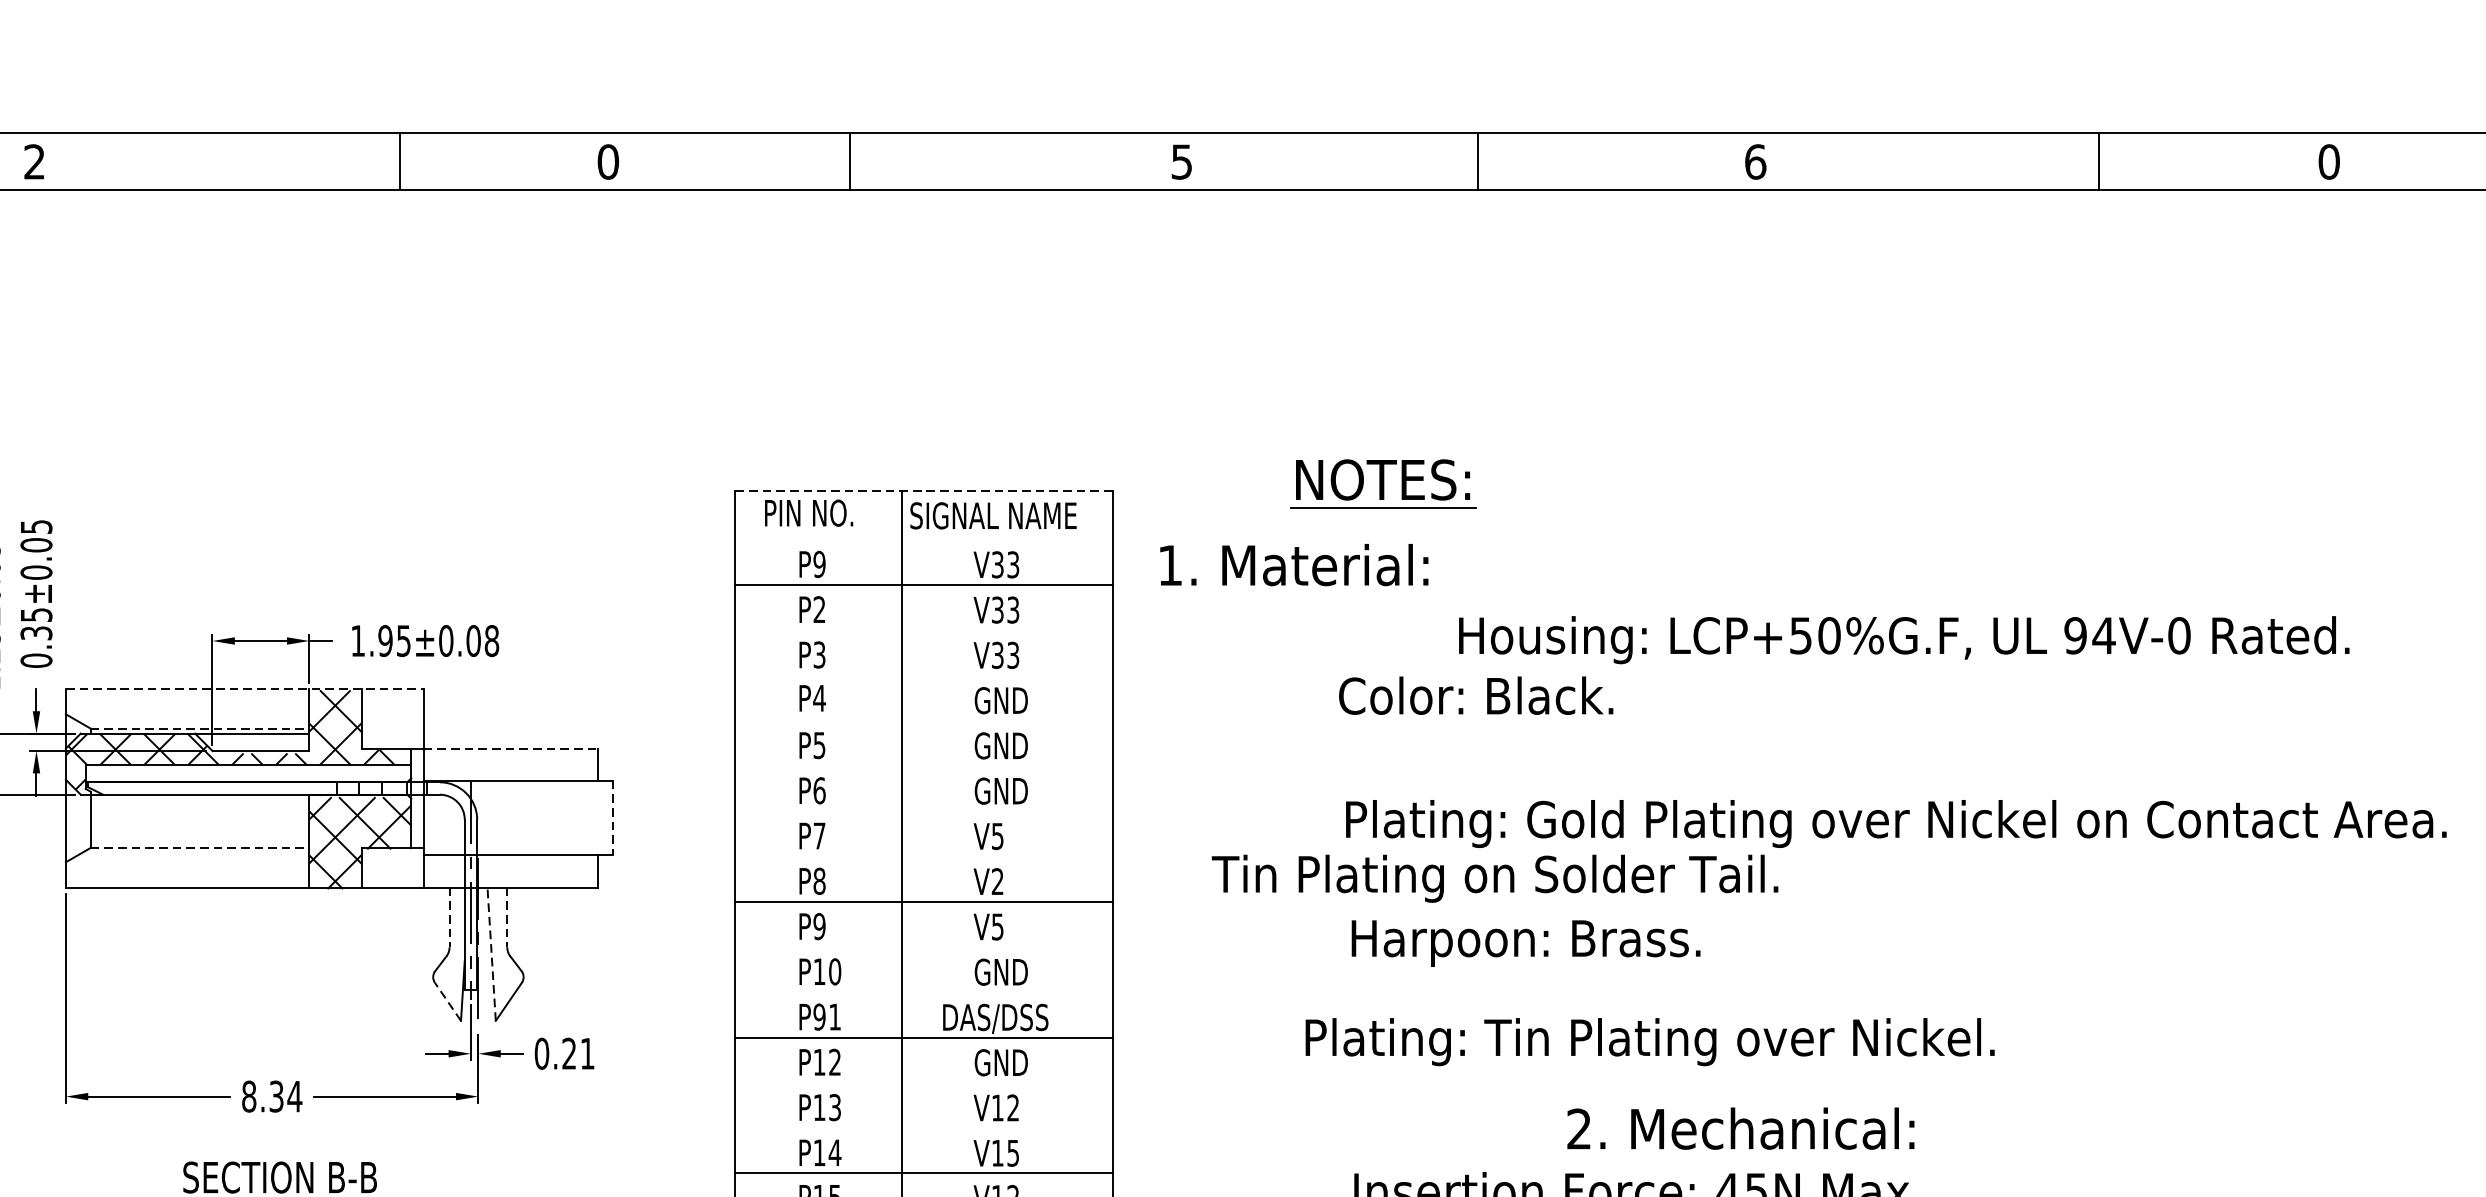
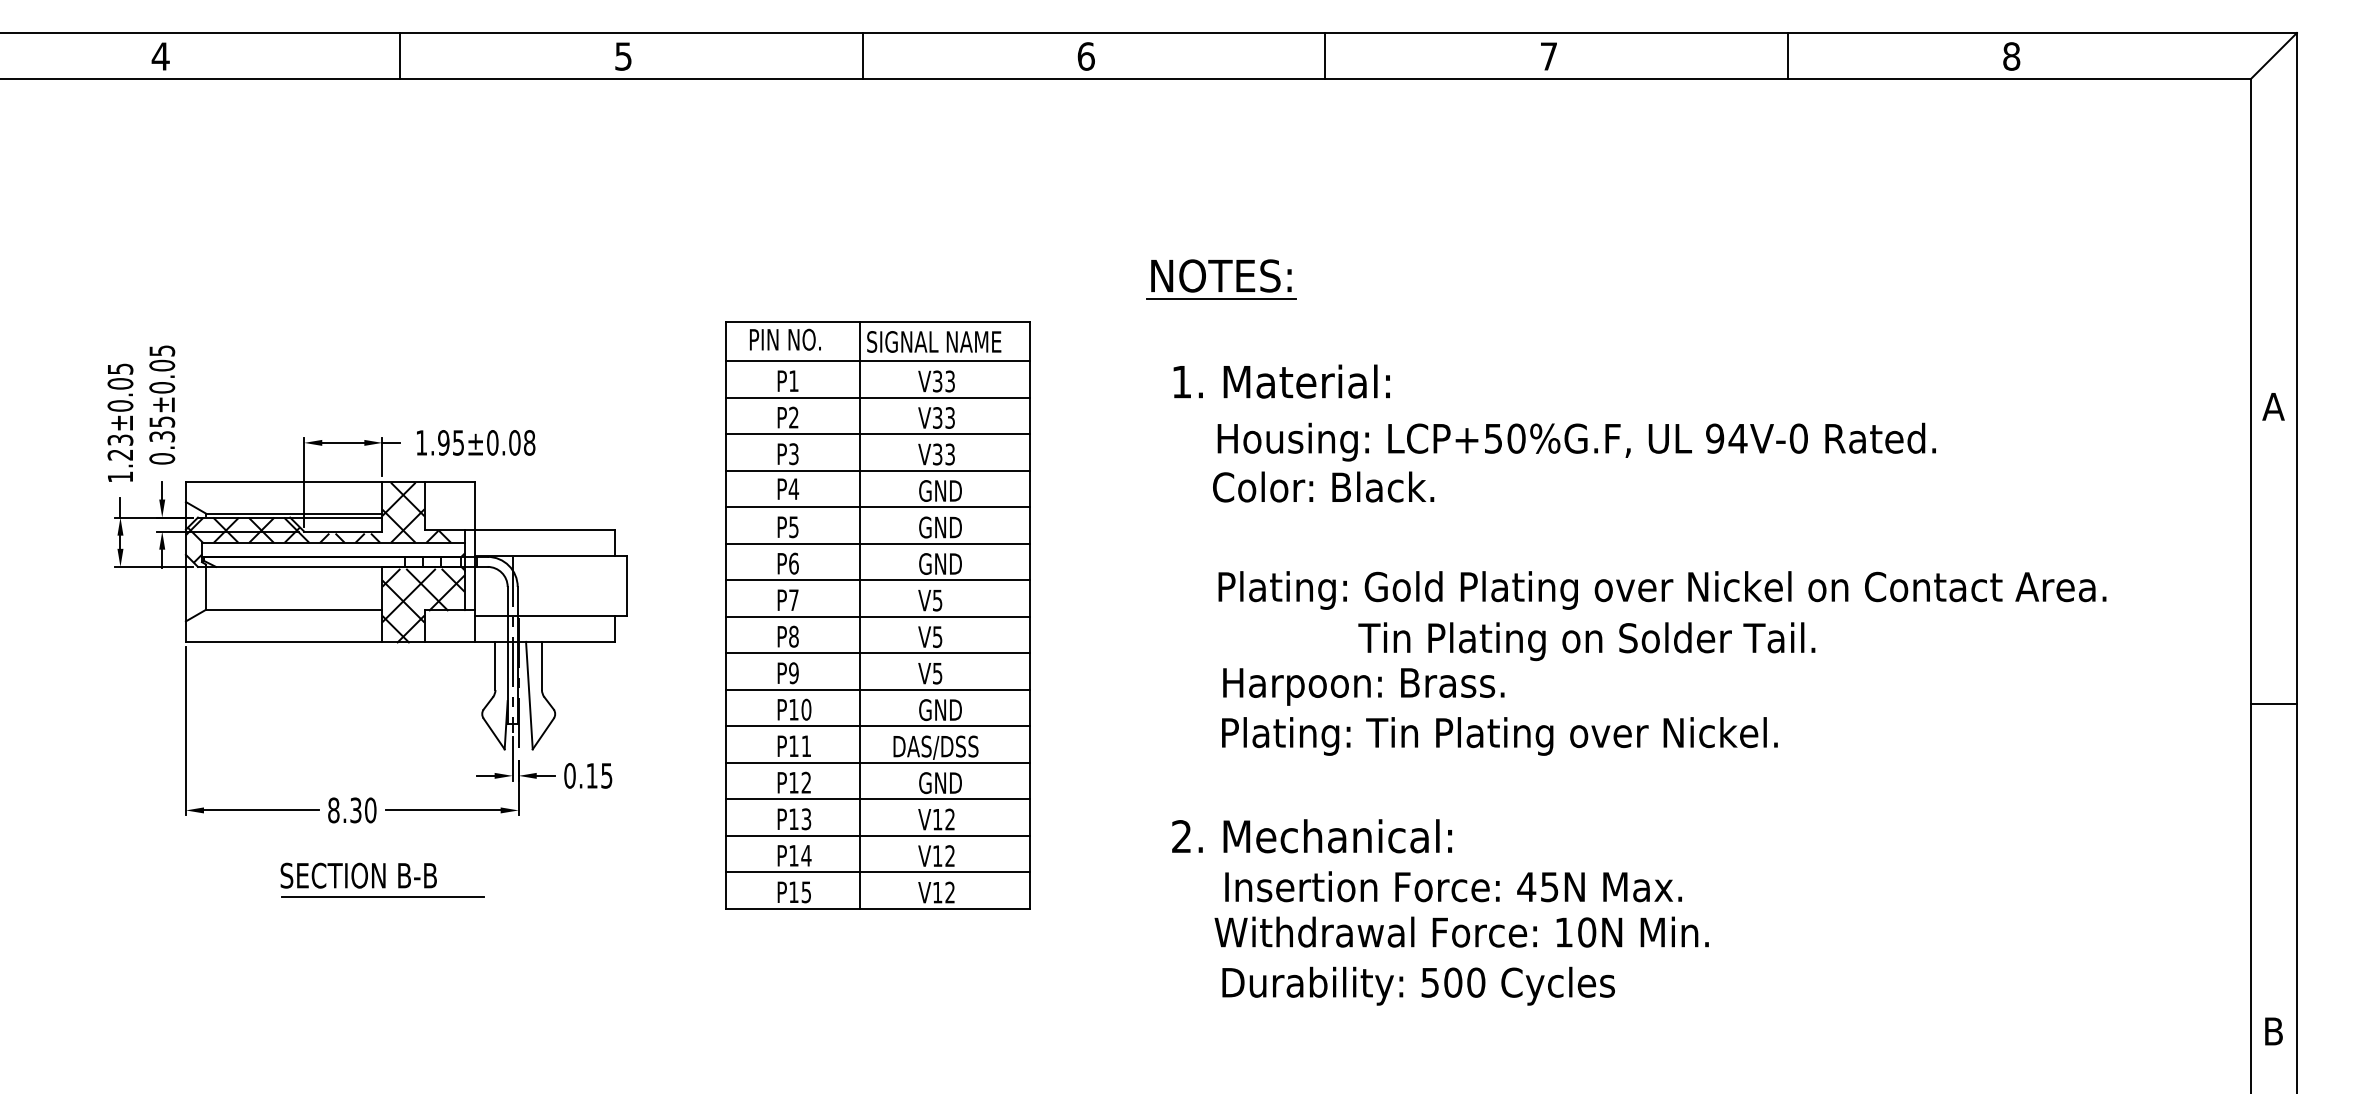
line: (400, 160) -> (399, 55), moved
line: (850, 160) -> (862, 55), moved
line: (2098, 160) -> (1787, 55), moved
text: (34, 161) -> (160, 56), 2 -> 4
text: (608, 161) -> (623, 56), 0 -> 5
text: (1181, 161) -> (1085, 56), 5 -> 6
text: (1755, 161) -> (1548, 56), 6 -> 7
text: (2329, 161) -> (2011, 56), 0 -> 8
part: (1383, 484) -> (1221, 279), moved
line: (924, 490) -> (878, 321), dashed -> solid
line: (924, 540) -> (878, 361), added
text: (819, 564) -> (793, 381), P9 -> P1
text: (1293, 564) -> (1281, 381), moved
line: (924, 630) -> (878, 434), added
text: (1903, 639) -> (1576, 441), moved
line: (924, 675) -> (878, 470), added
line: (245, 688) -> (330, 481), dashed -> solid
line: (924, 721) -> (878, 507), added
line: (200, 728) -> (294, 513), dashed -> solid
line: (511, 748) -> (545, 529), dashed -> solid
line: (924, 765) -> (878, 543), added
line: (924, 811) -> (878, 580), added
line: (612, 819) -> (626, 586), dashed -> solid
line: (200, 847) -> (294, 609), dashed -> solid
line: (924, 856) -> (878, 616), added
text: (1494, 878) -> (1586, 641), moved
text: (997, 882) -> (937, 637), V2 -> V5
line: (449, 918) -> (495, 666), dashed -> solid
line: (506, 918) -> (541, 666), dashed -> solid
line: (924, 946) -> (878, 689), added
line: (491, 954) -> (529, 695), dashed -> solid
line: (924, 992) -> (878, 726), added
line: (448, 1001) -> (494, 733), dashed -> solid
text: (819, 1017) -> (793, 746), P91 -> P11
text: (1649, 1042) -> (1499, 736), moved
text: (578, 1053) -> (599, 775), 0.21 -> 0.15
line: (924, 1083) -> (878, 799), added
text: (294, 1096) -> (370, 810), 8.34 -> 8.30
line: (924, 1127) -> (878, 835), added
text: (1740, 1128) -> (1311, 836), moved
text: (1012, 1153) -> (949, 856), V15 -> V12

